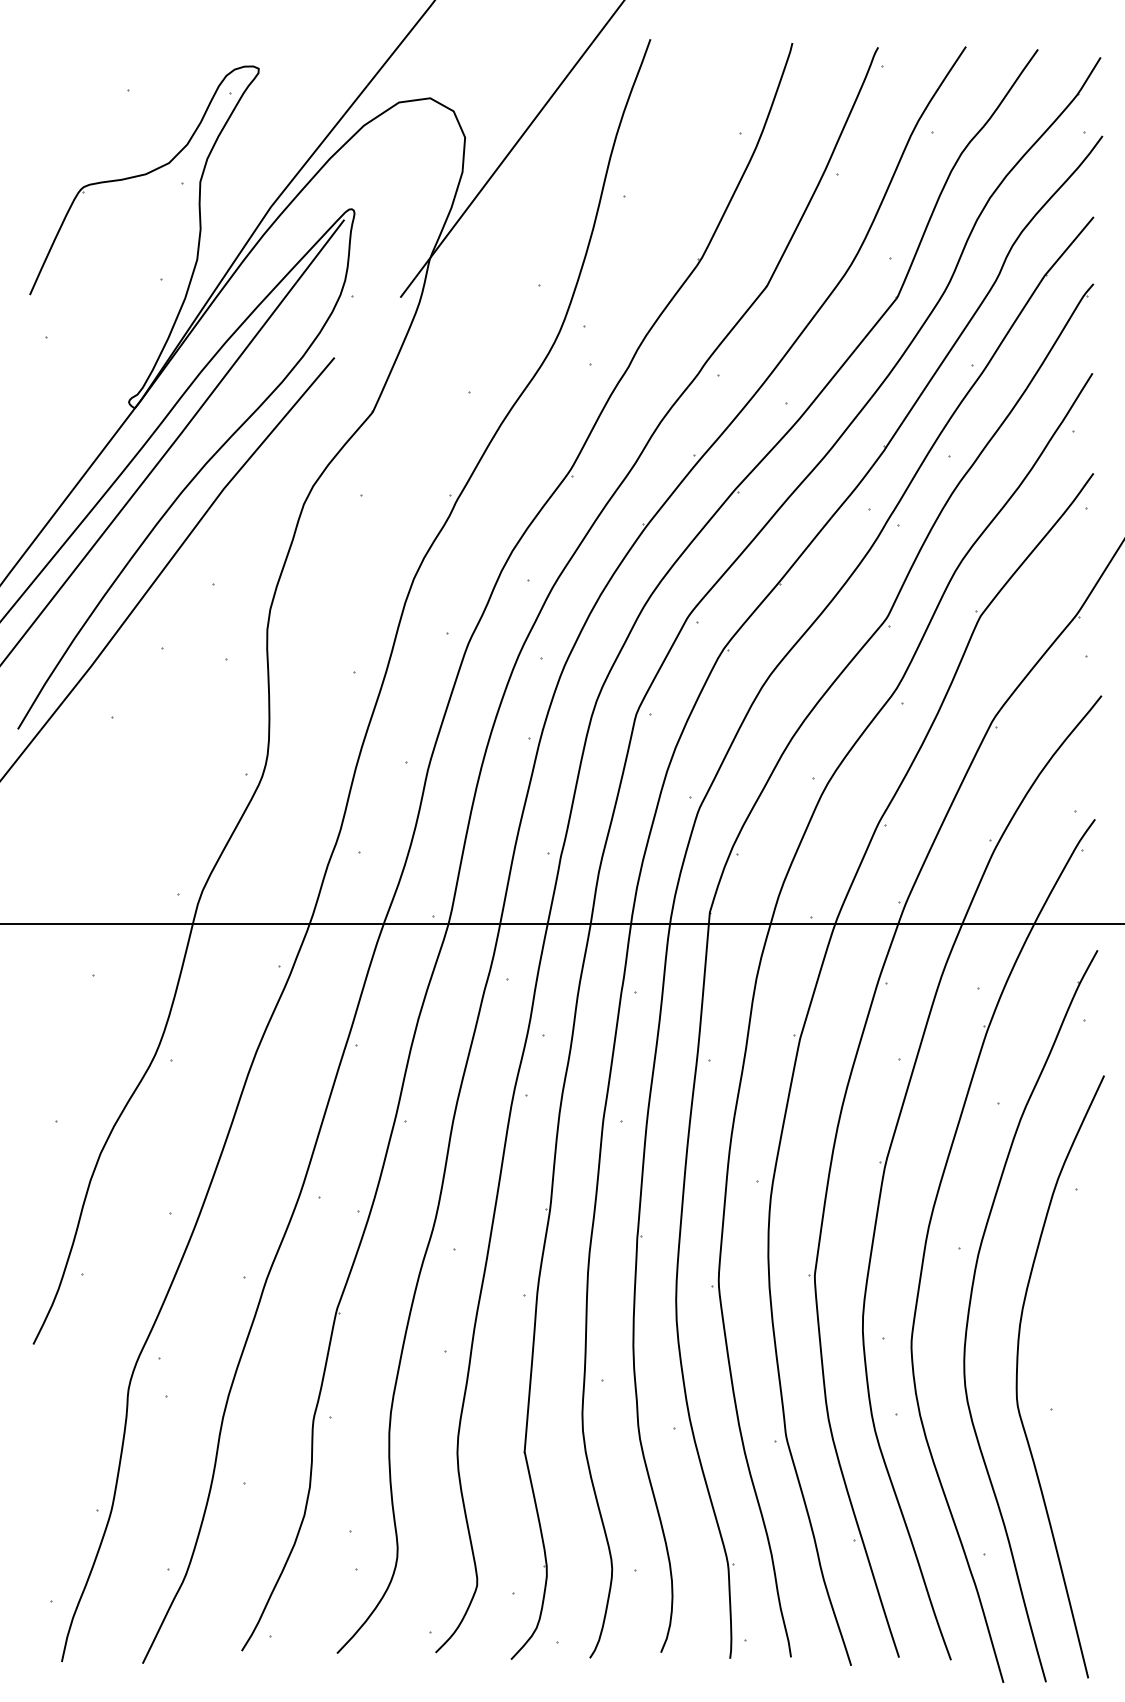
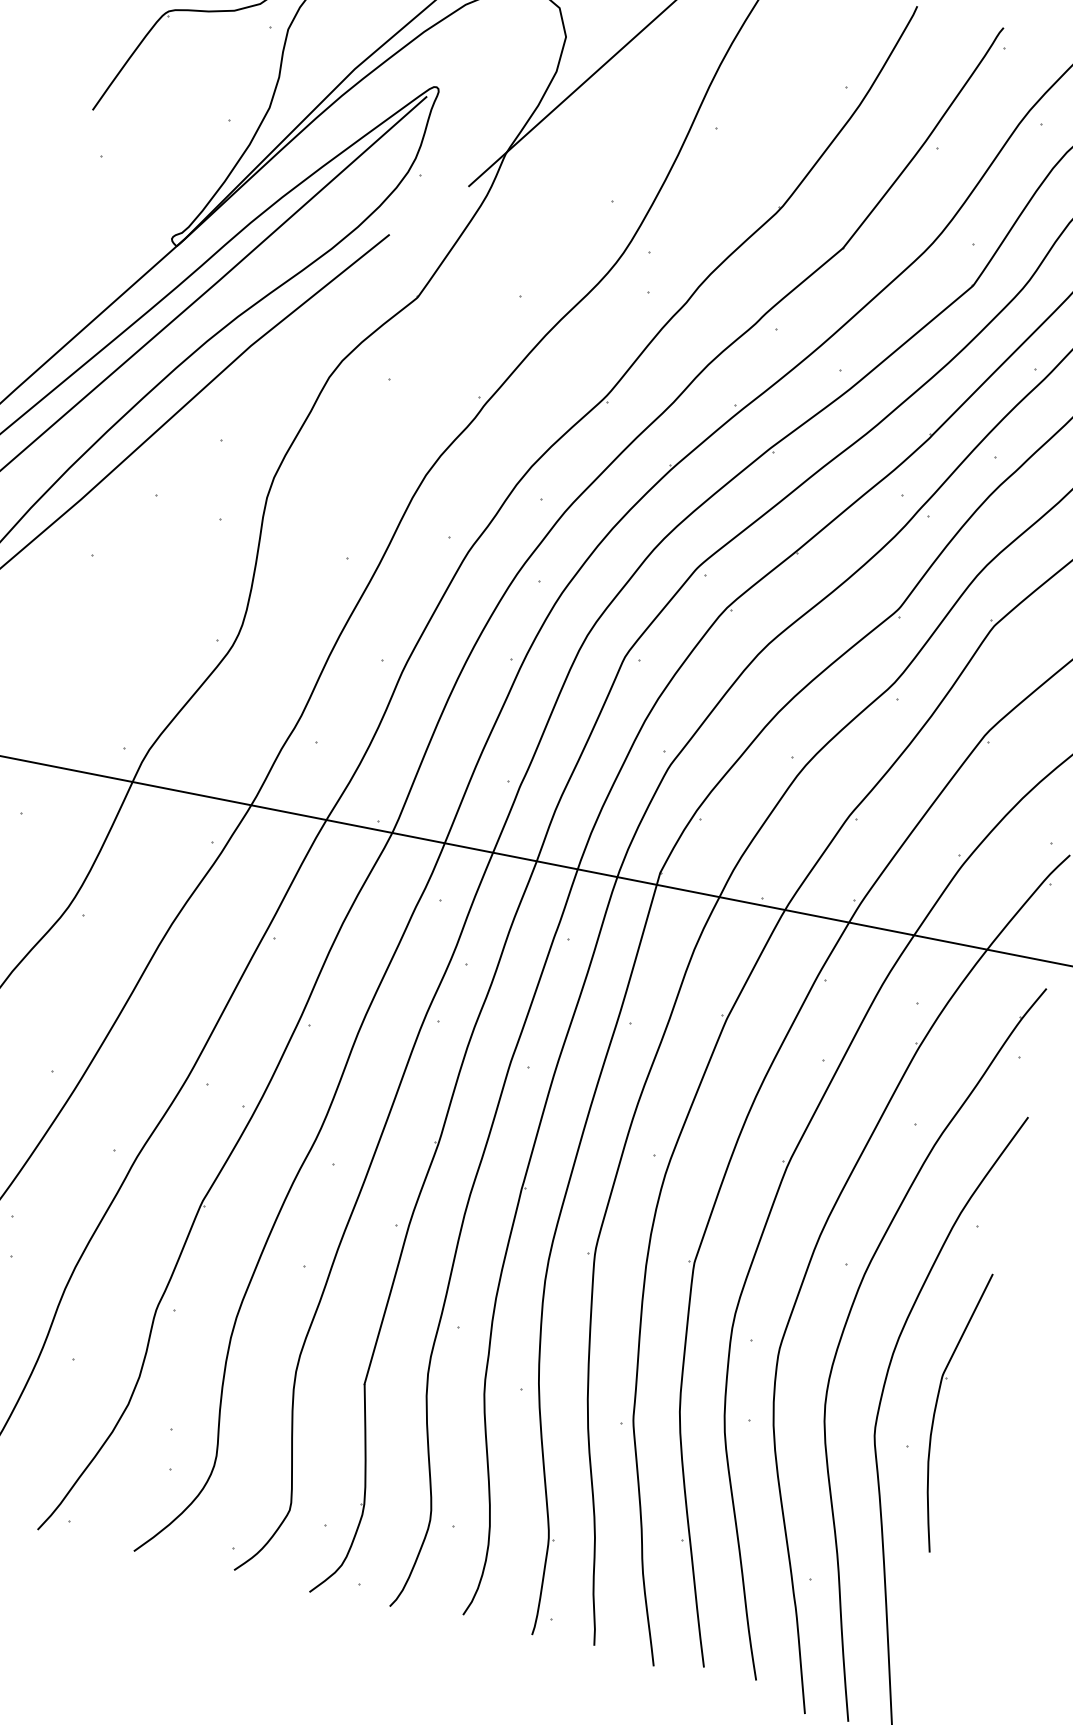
part: (1071, 1368) -> (936, 1408), added

